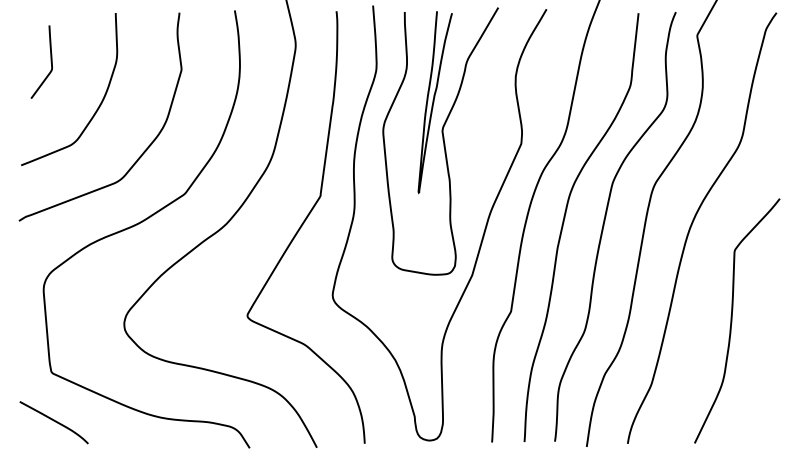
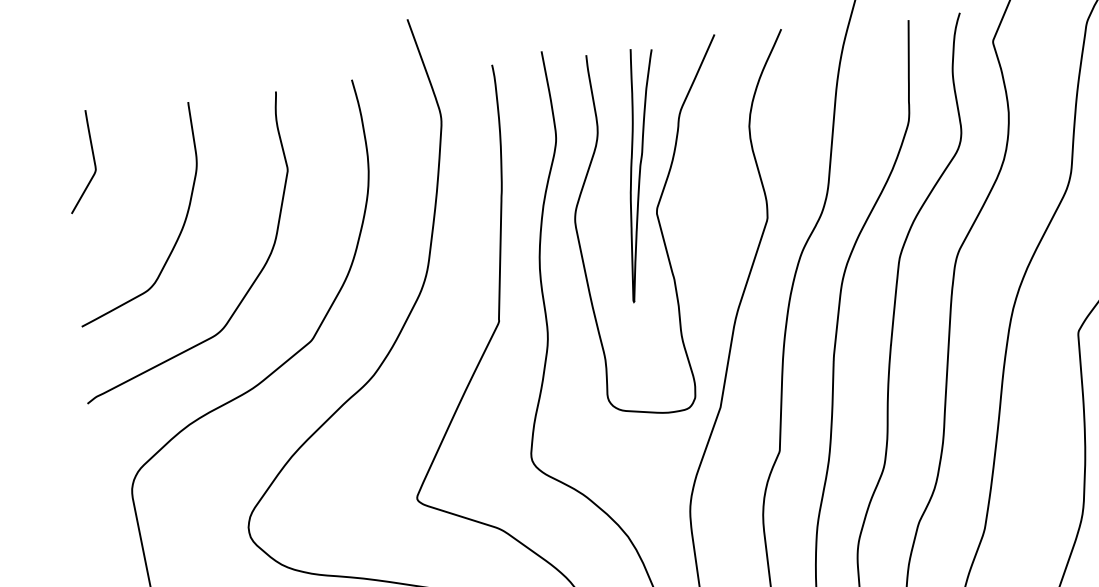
curve: (50, 61) -> (92, 159), moved

